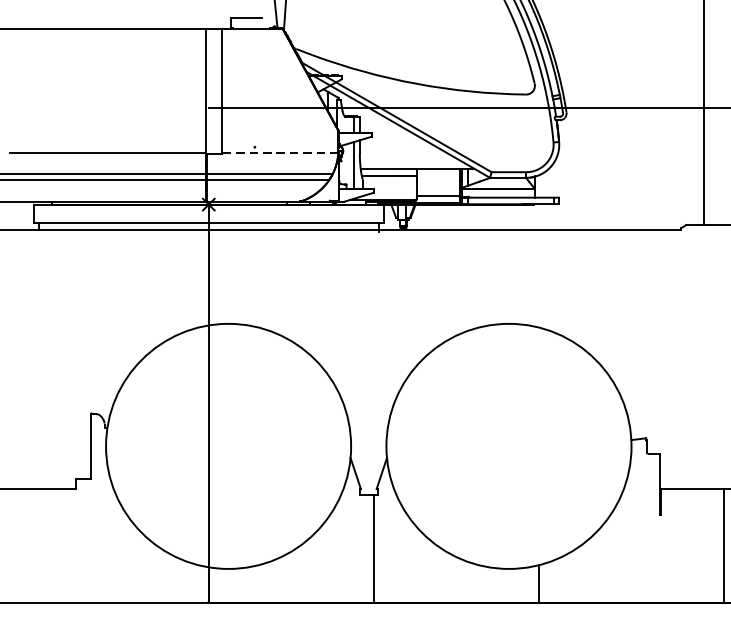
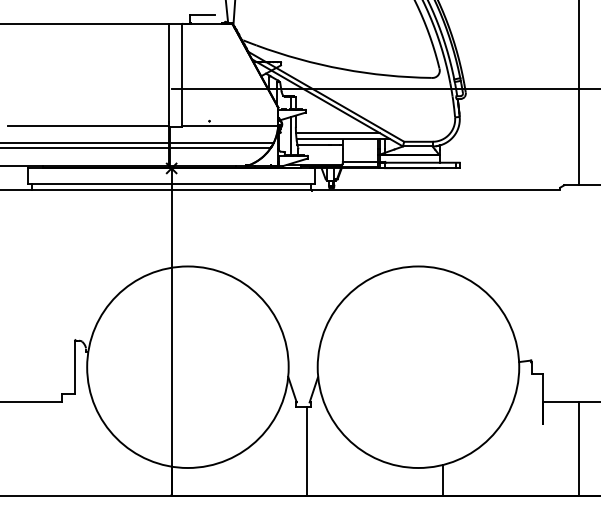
line: (280, 153) -> (230, 126), dashed -> solid
line: (410, 162) -> (337, 133), added
line: (724, 545) -> (578, 448), moved

